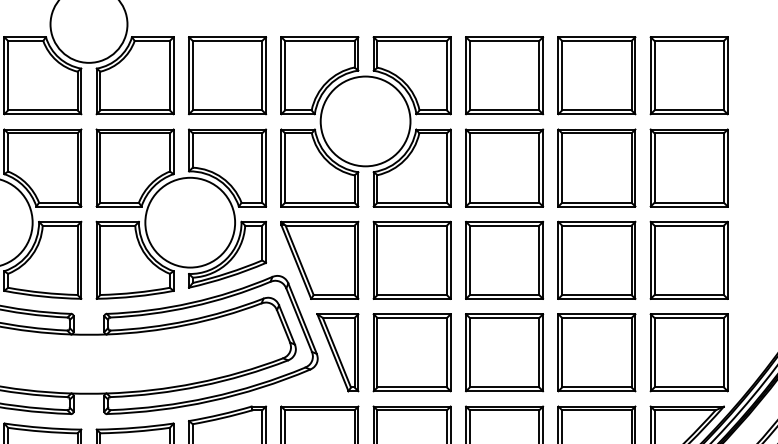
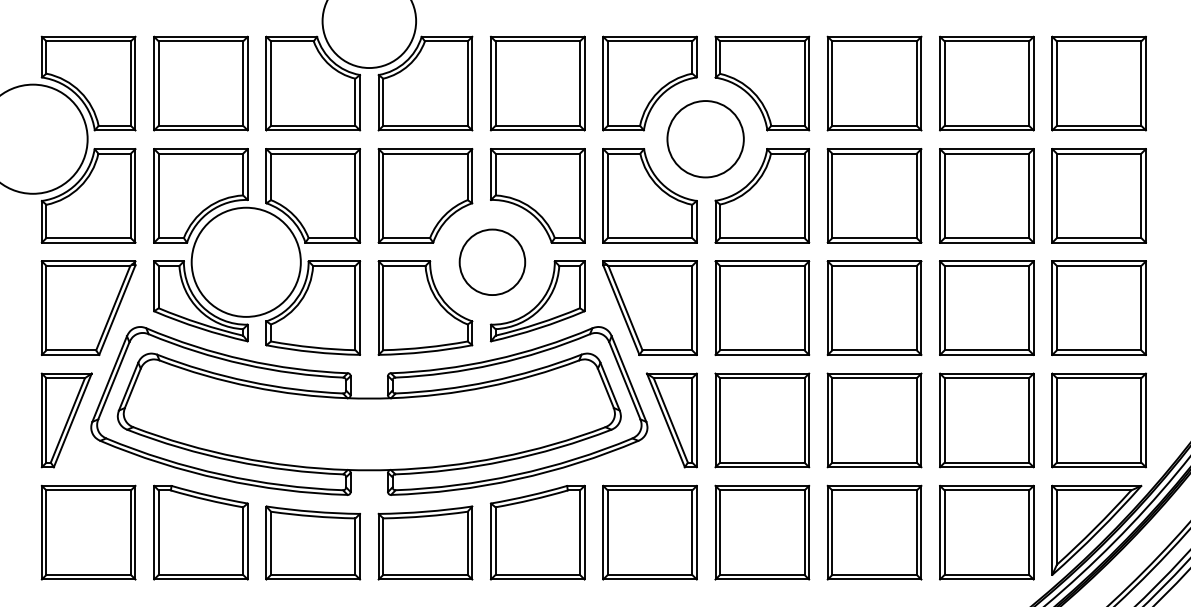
circle: (365, 120) -> (705, 138), size x0.7
circle: (190, 222) -> (492, 261), size x0.6

